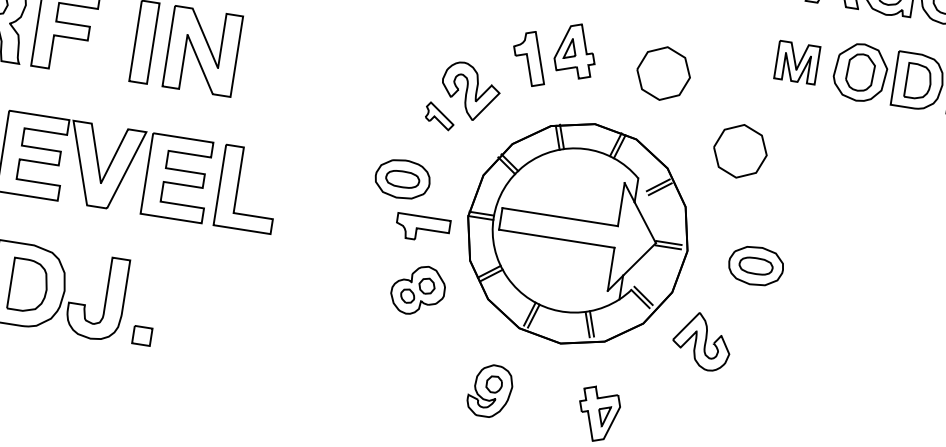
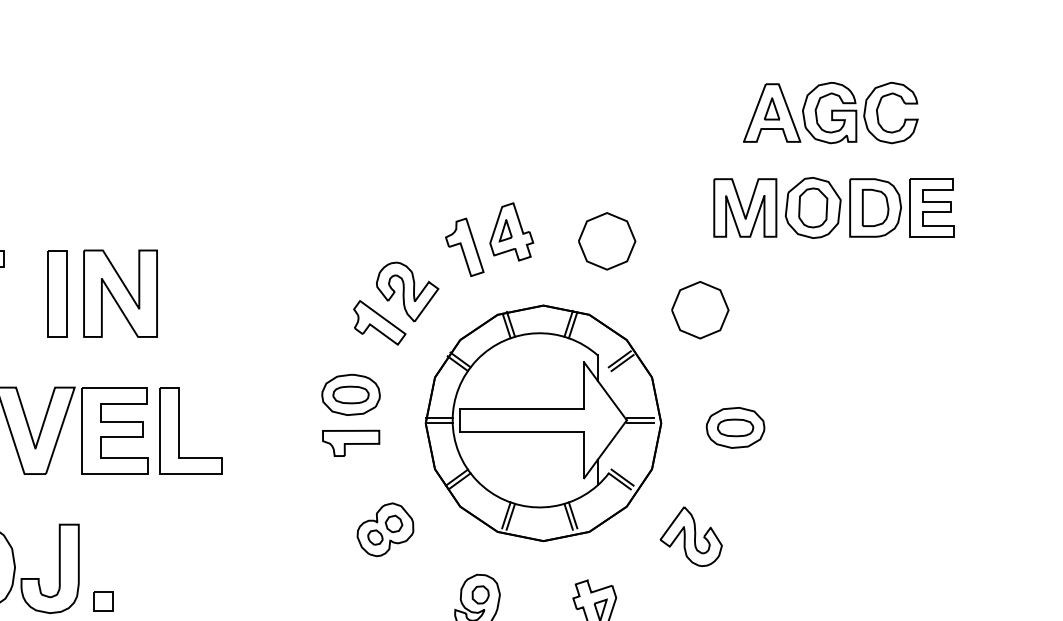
part: (797, 62) -> (745, 207), size x1.43
part: (439, 115) -> (379, 322), size x1.67
part: (423, 227) -> (351, 442), moved
part: (418, 290) -> (385, 529), moved
part: (701, 341) -> (690, 536), moved

